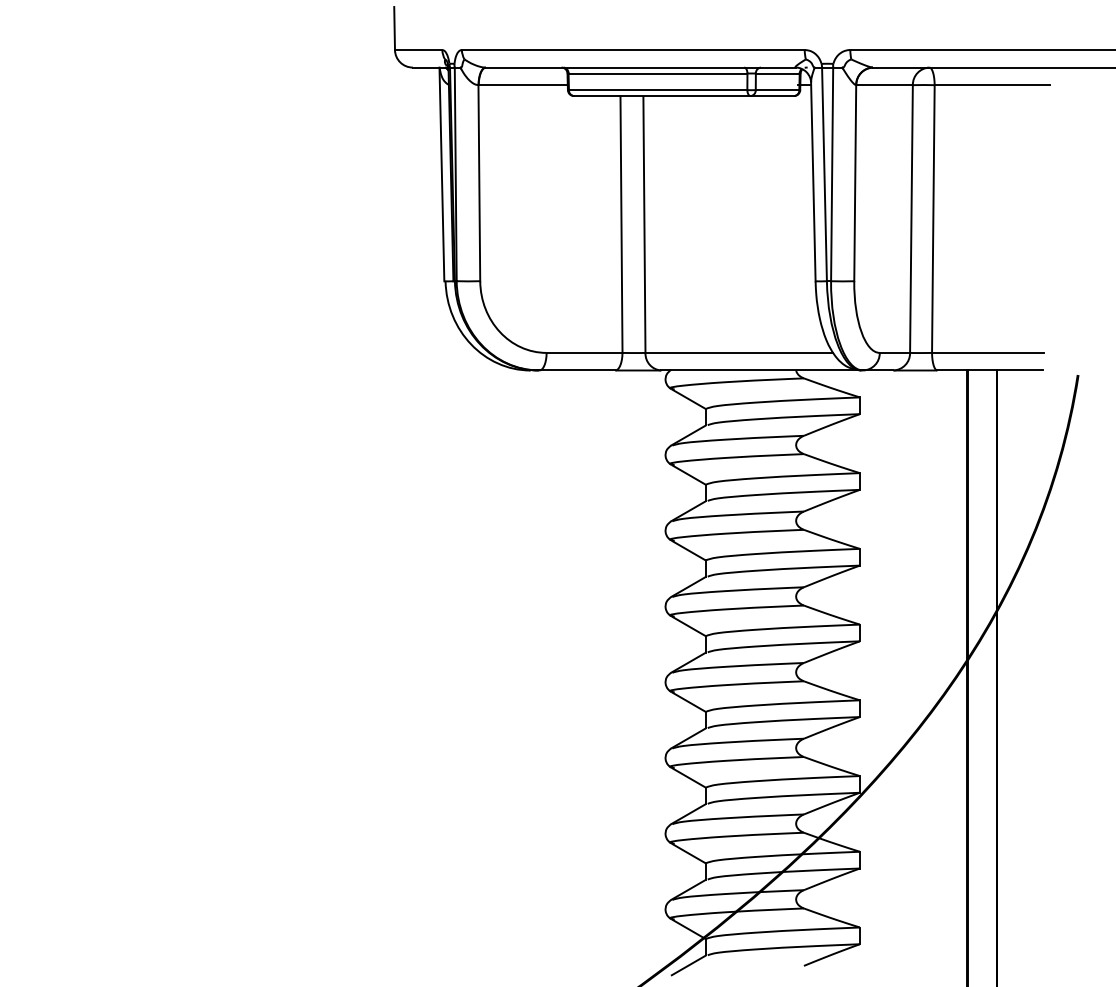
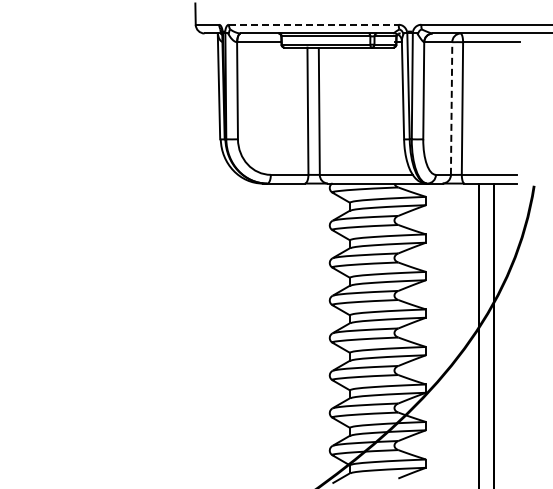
line: (632, 49) -> (313, 24), solid -> dashed
line: (911, 218) -> (451, 108), solid -> dashed

